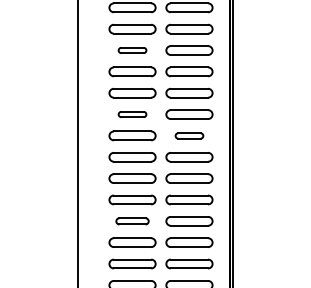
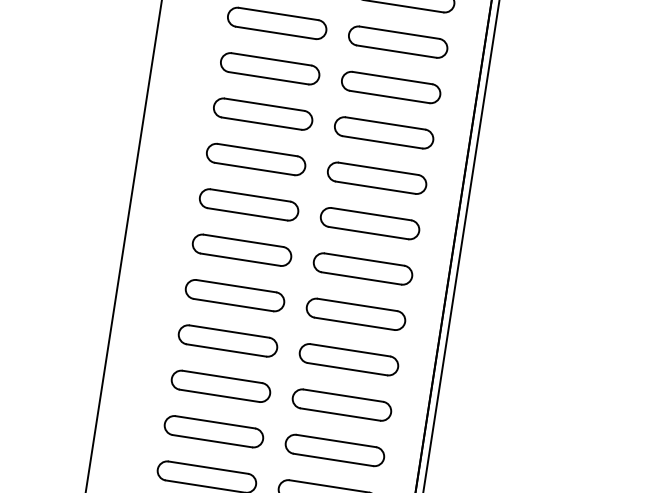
part: (132, 50) -> (270, 68), size x1.67
part: (132, 114) -> (249, 204), size x1.67
part: (189, 135) -> (363, 268), size x1.67
part: (132, 221) -> (213, 432), size x1.43

